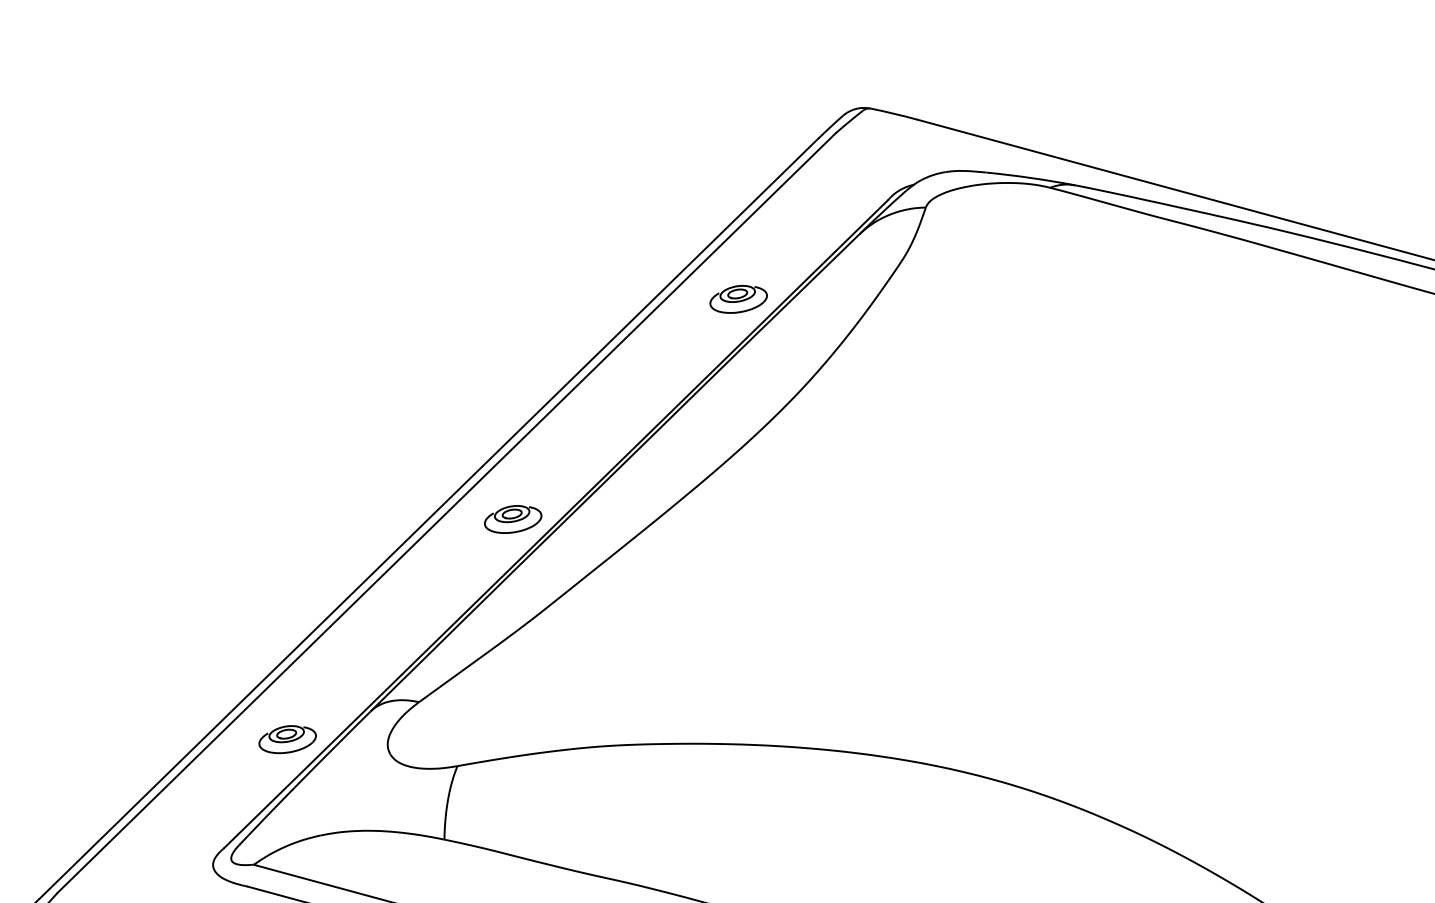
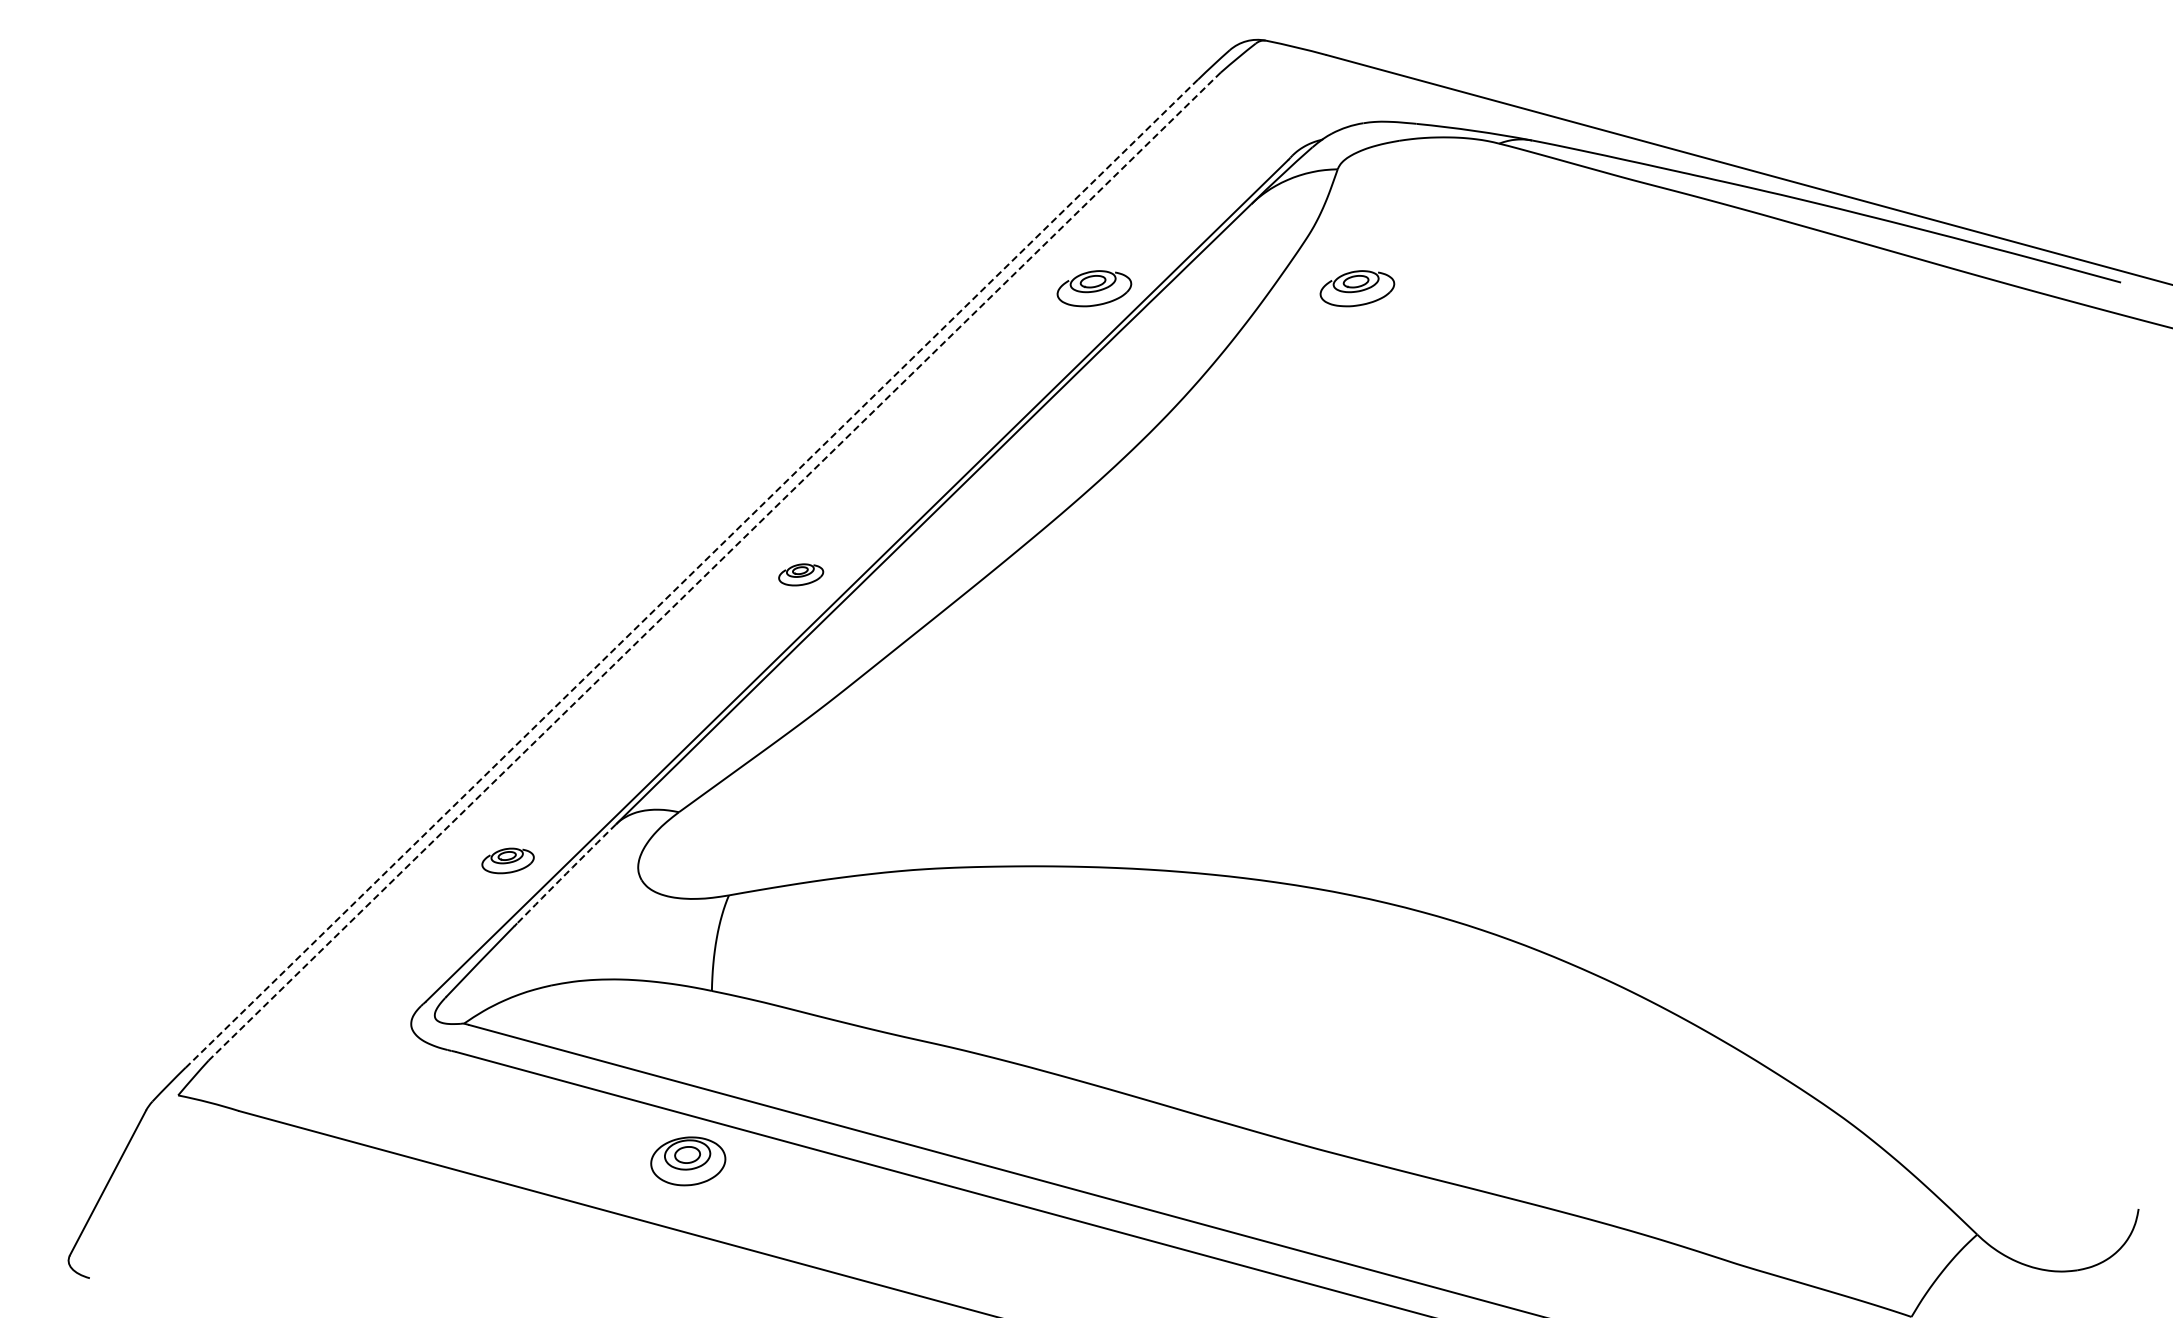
part: (941, 299) -> (1357, 288), added
line: (446, 513) -> (714, 566), solid -> dashed
line: (428, 518) -> (691, 573), solid -> dashed
part: (512, 519) -> (800, 574), size x0.6
part: (287, 739) -> (507, 860), size x0.7
arc: (332, 749) -> (566, 873), solid -> dashed

